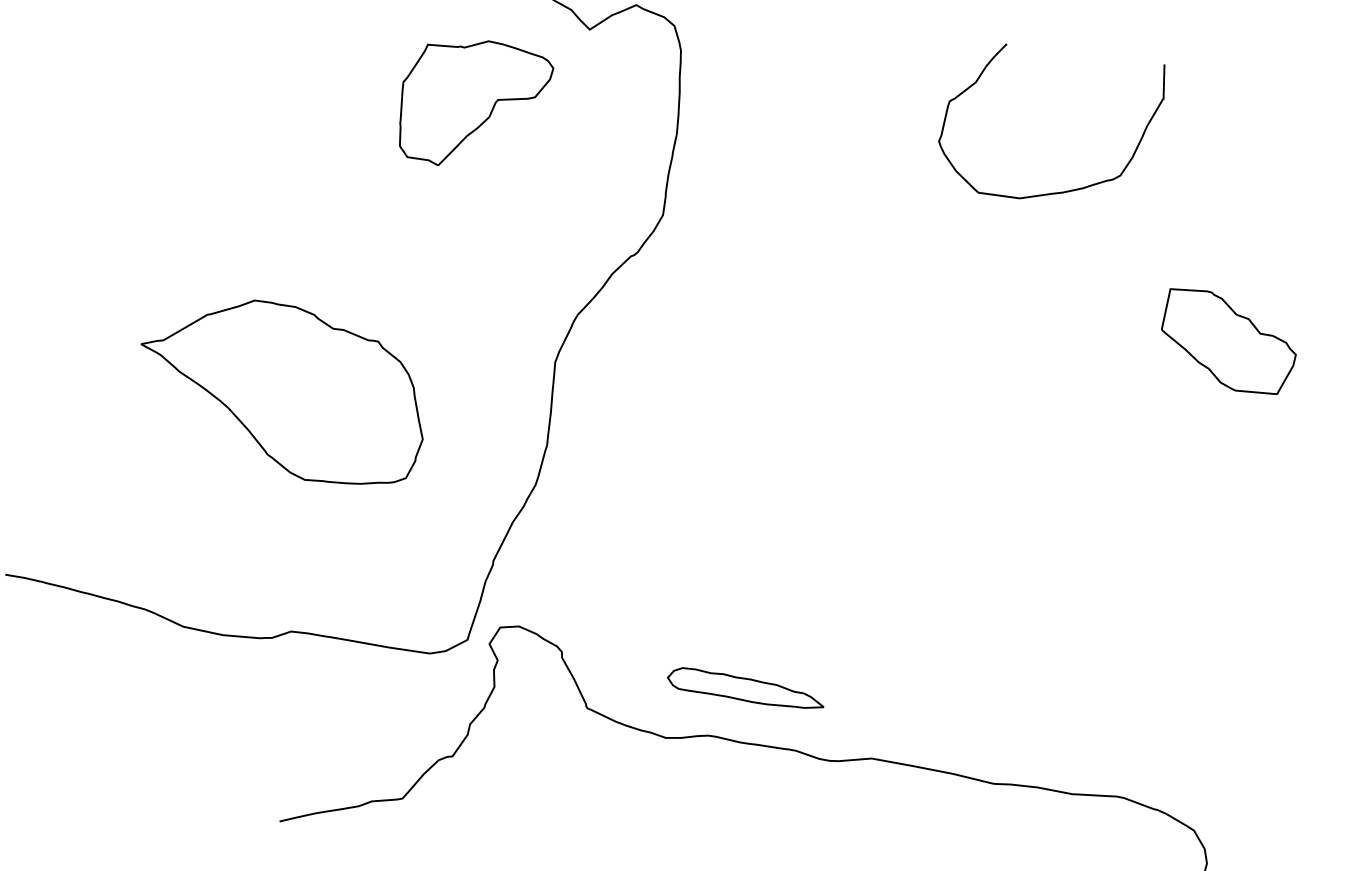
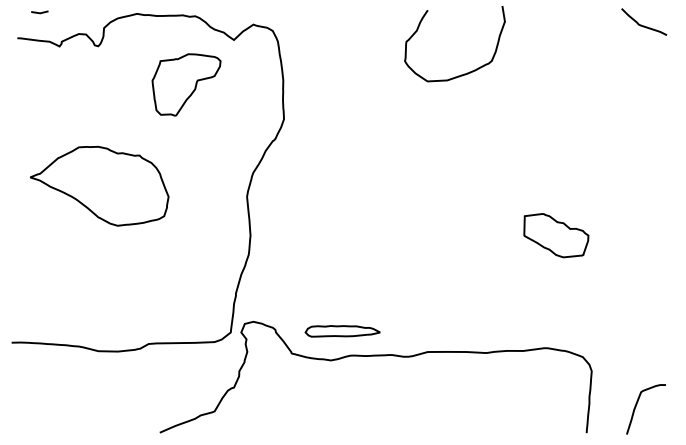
part: (1229, 342) -> (556, 235), moved
part: (282, 388) -> (99, 185), moved
part: (745, 690) -> (342, 331), moved

